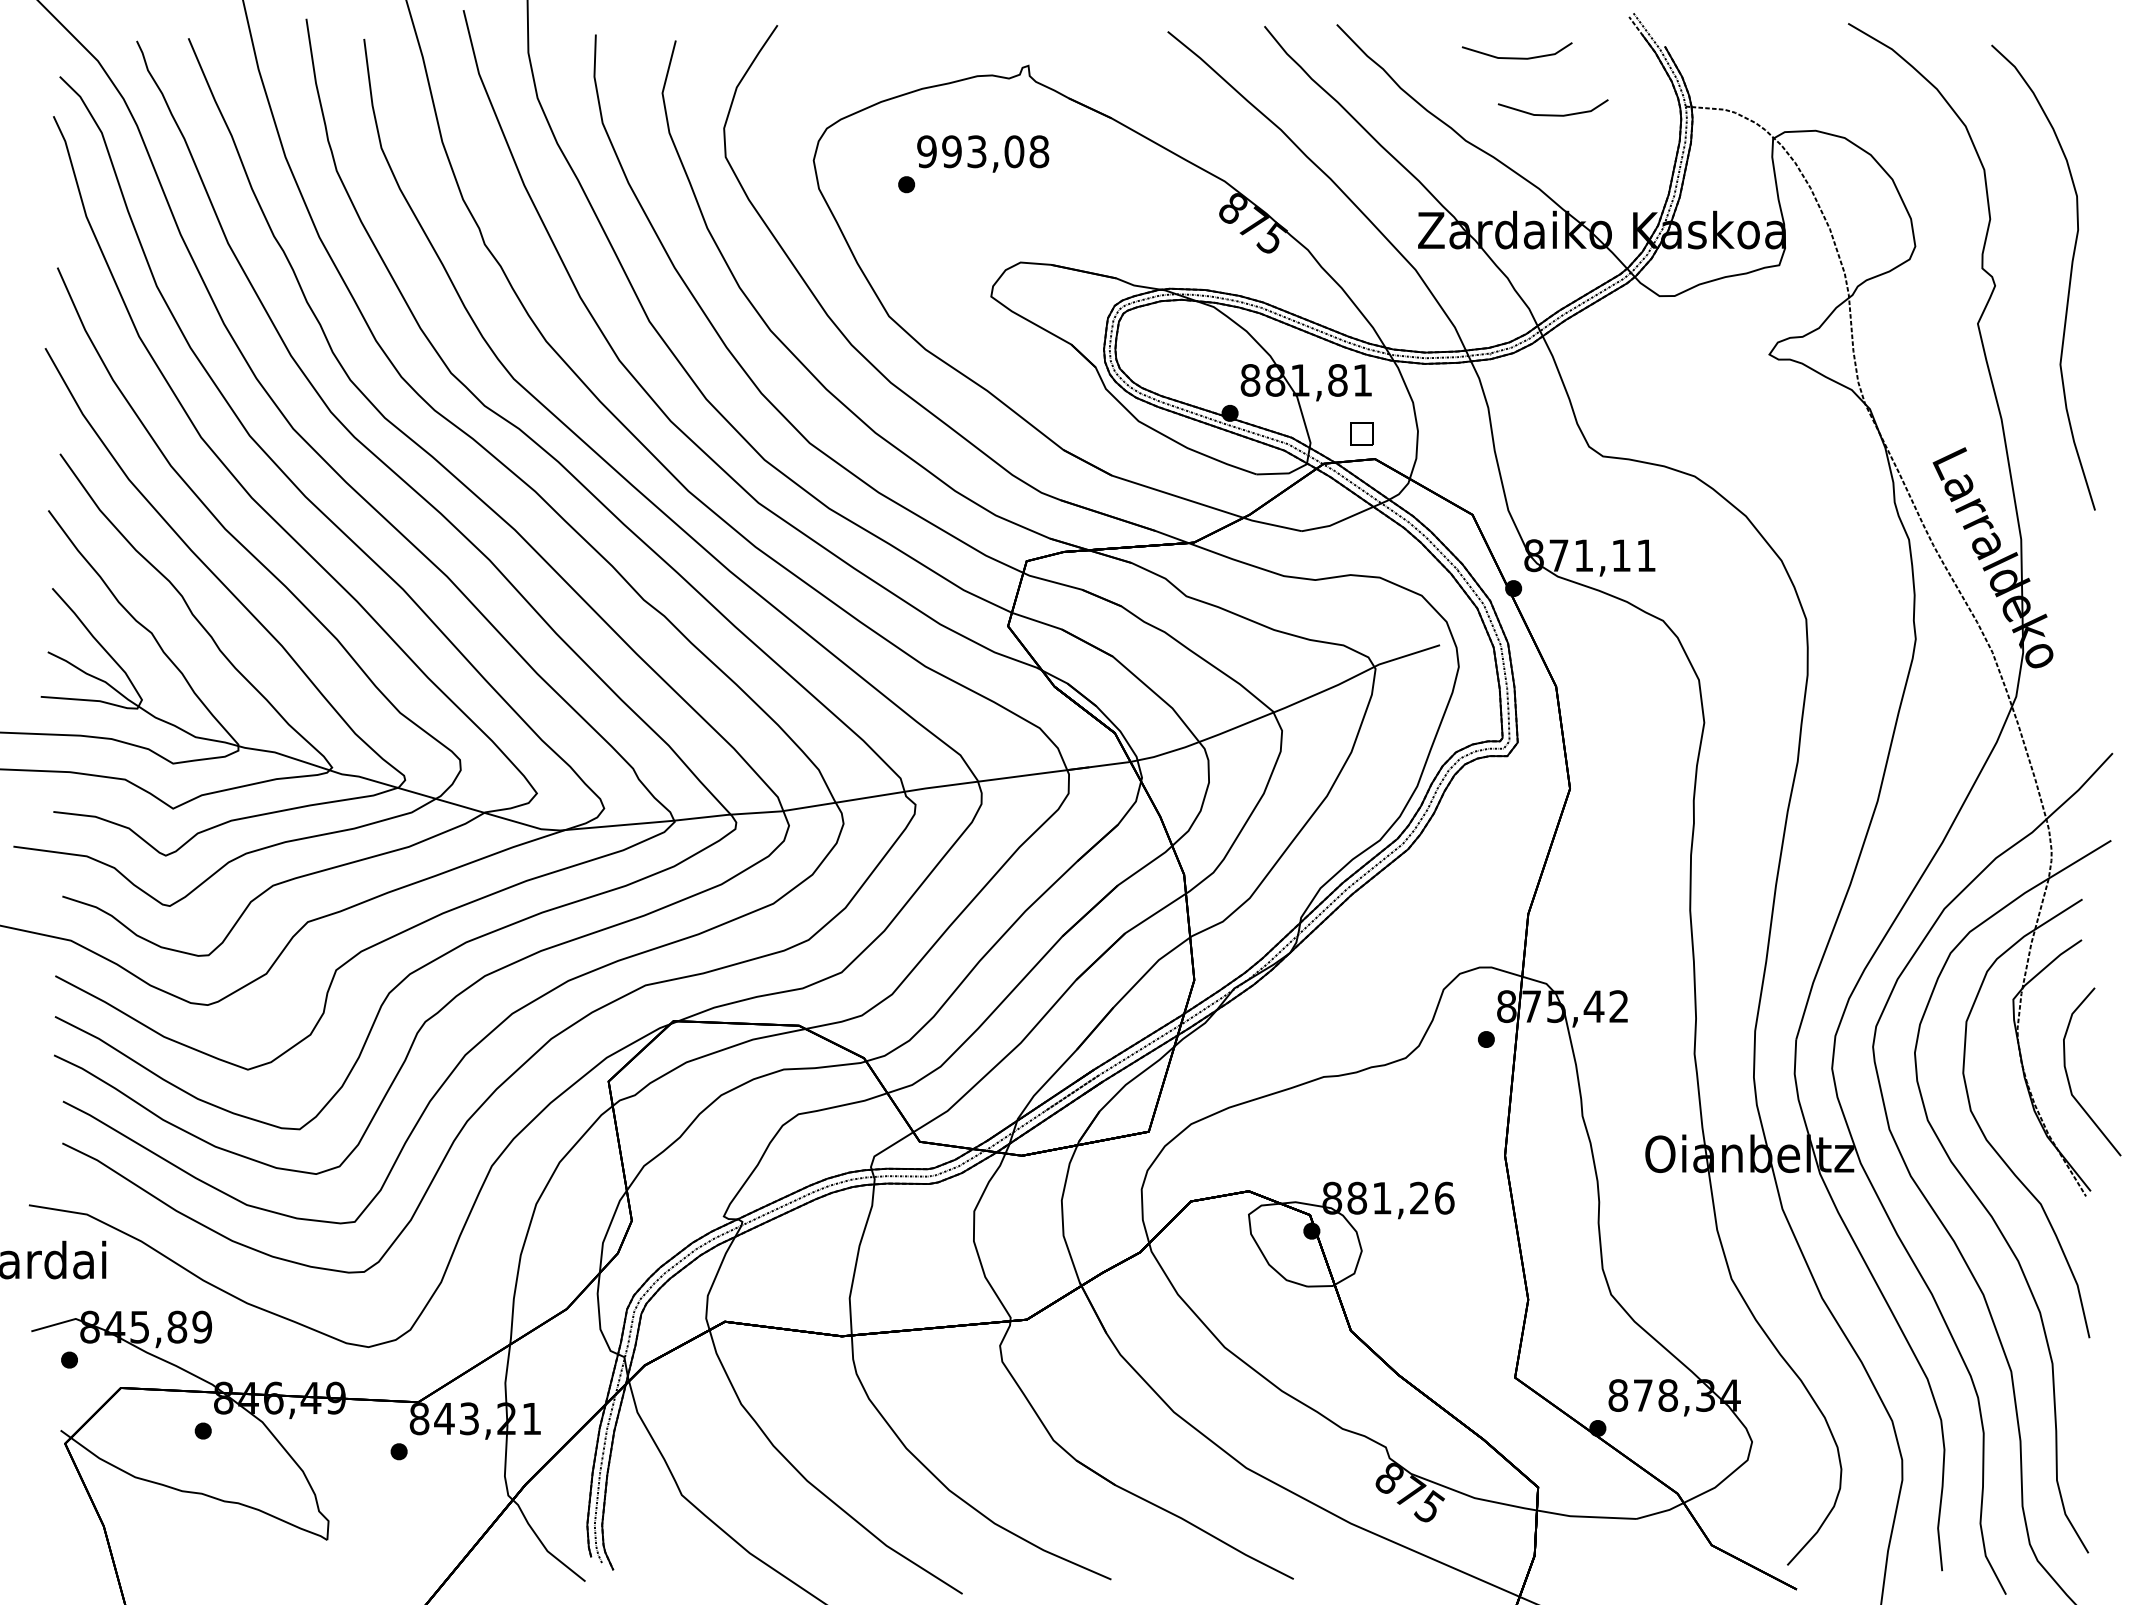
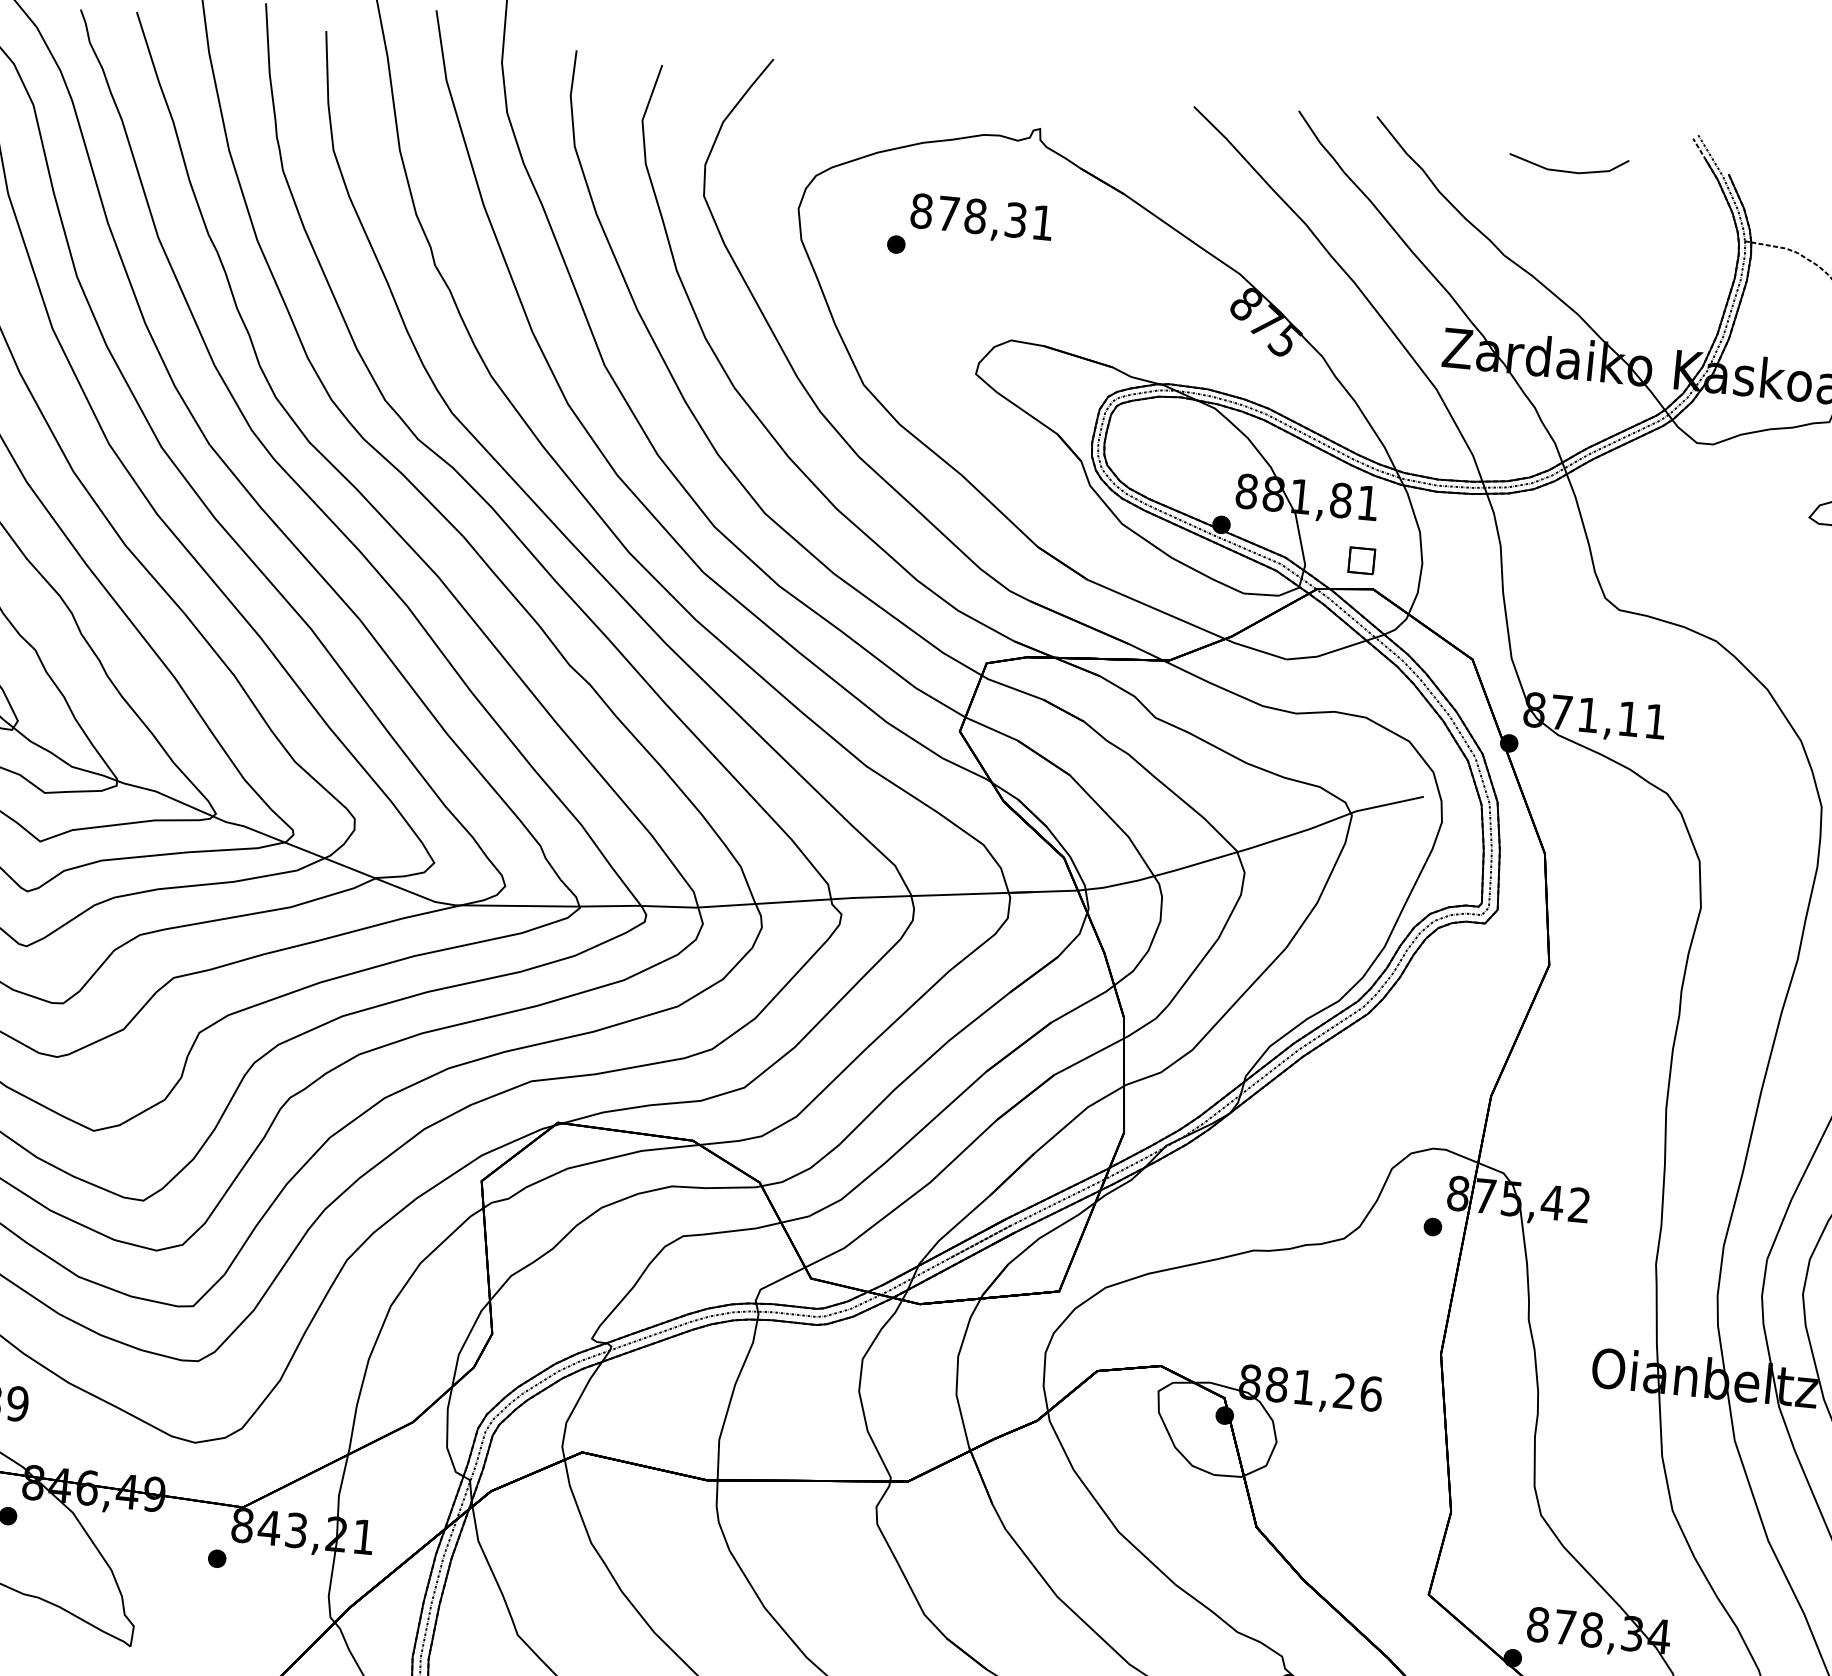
line: (1552, 114) -> (1600, 235), removed
text: (983, 151) -> (982, 216), 993,08 -> 878,31

